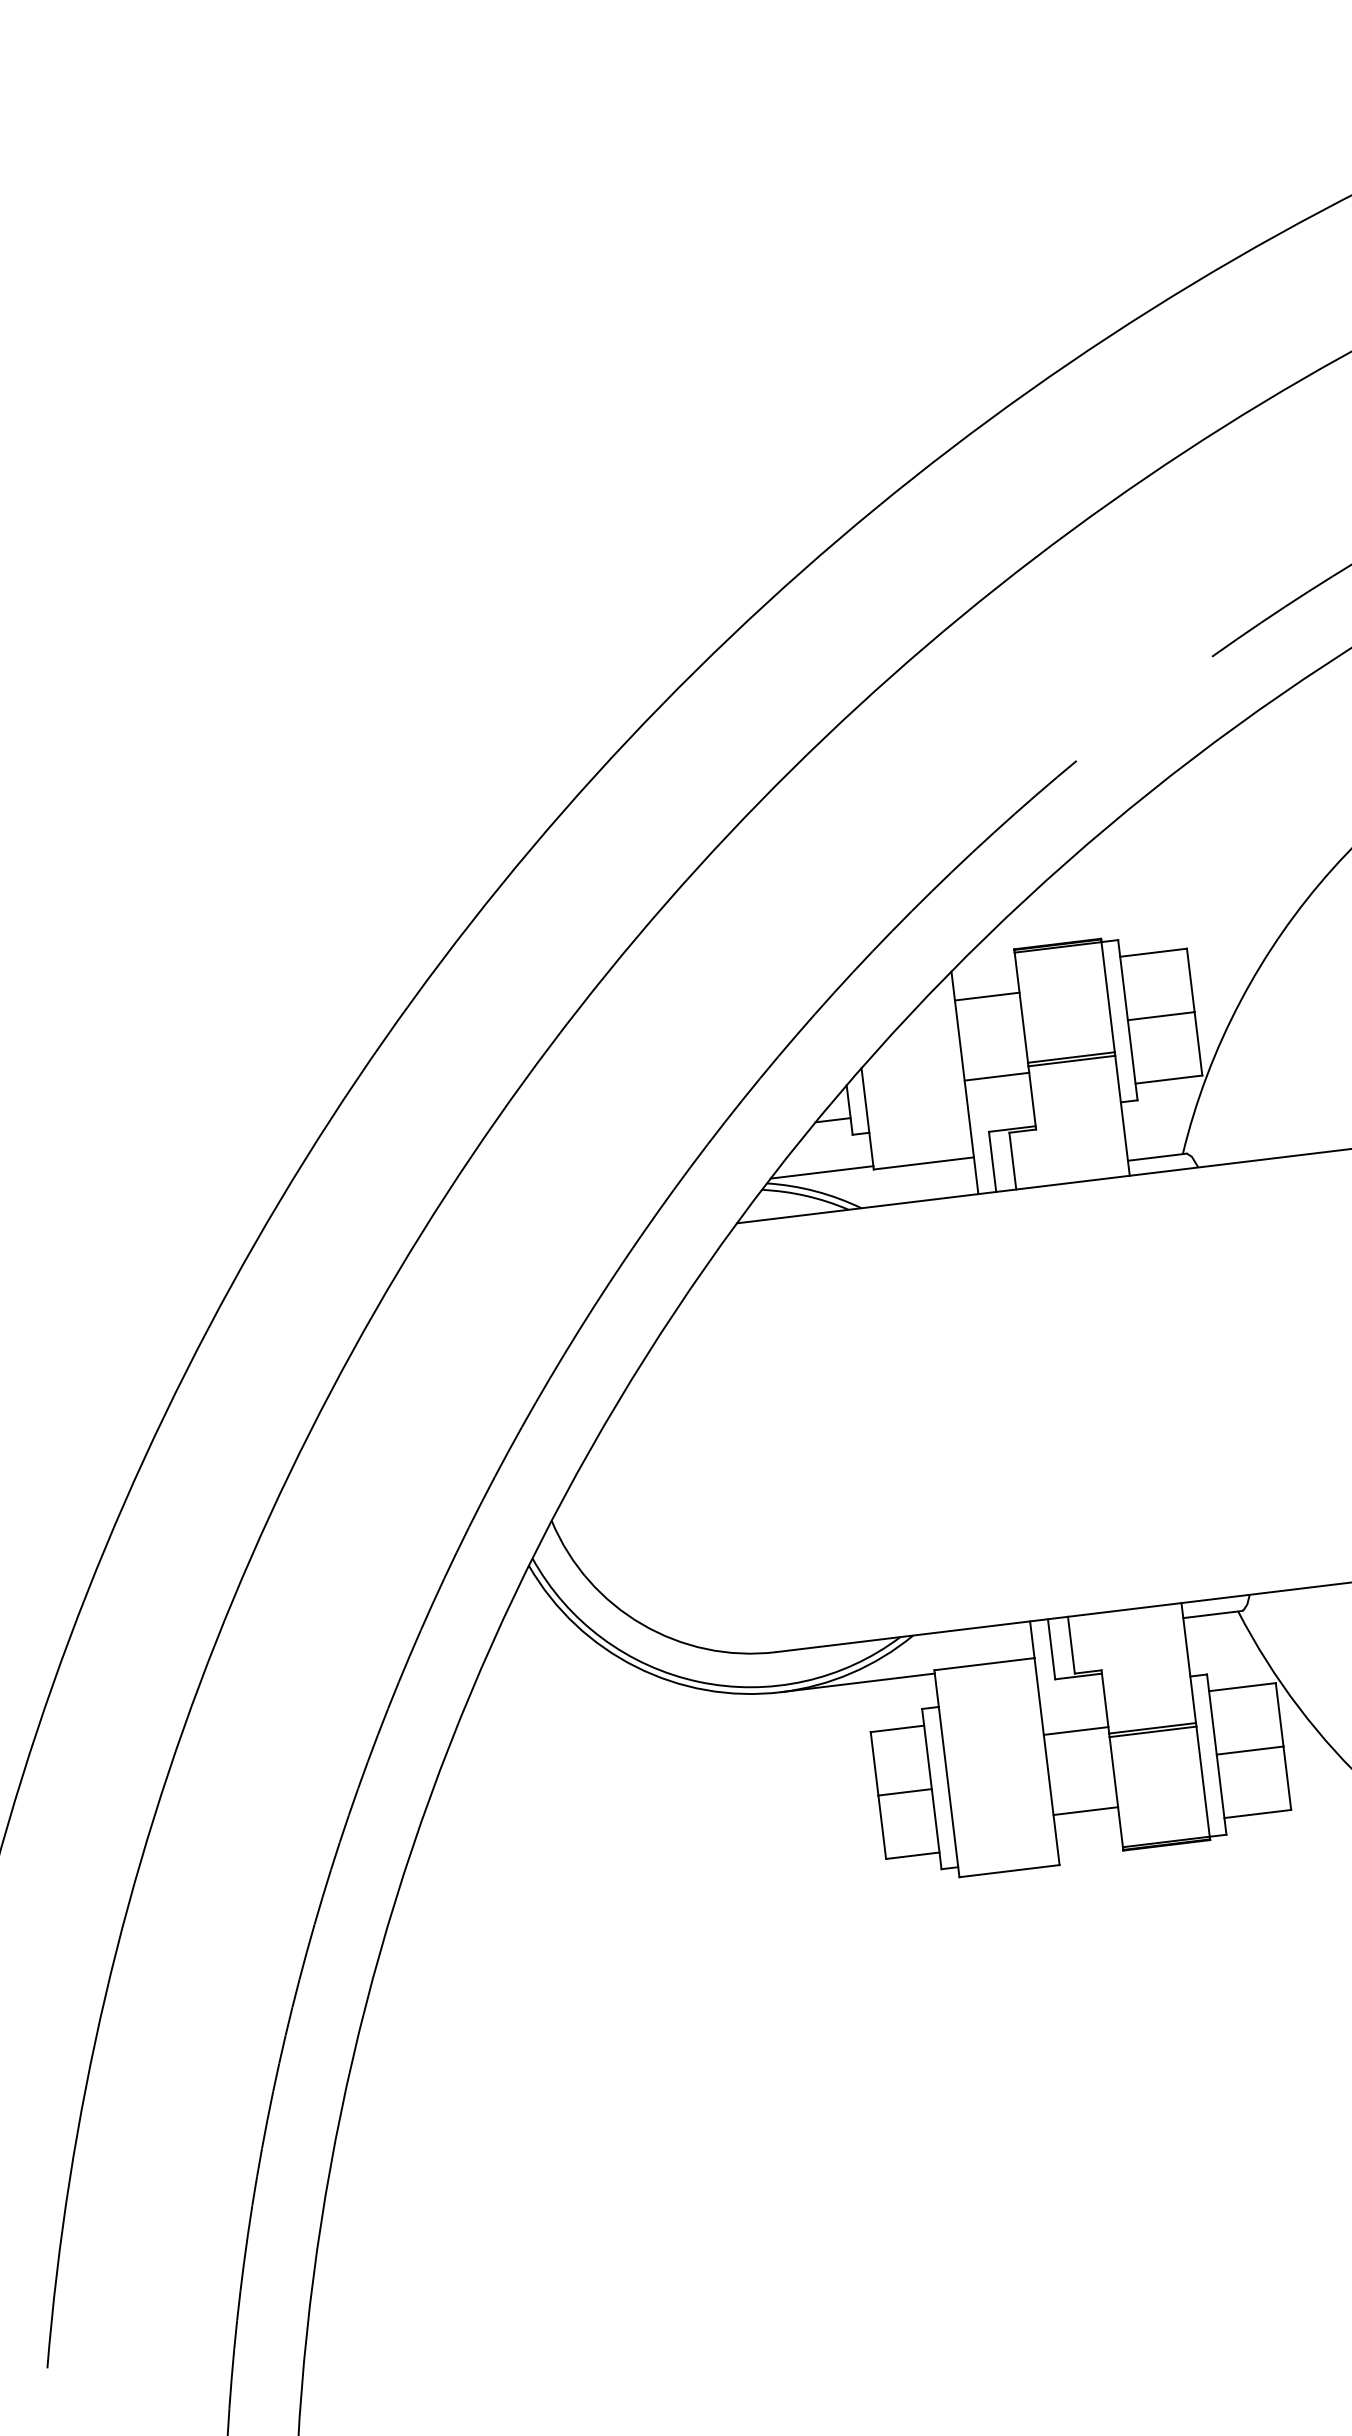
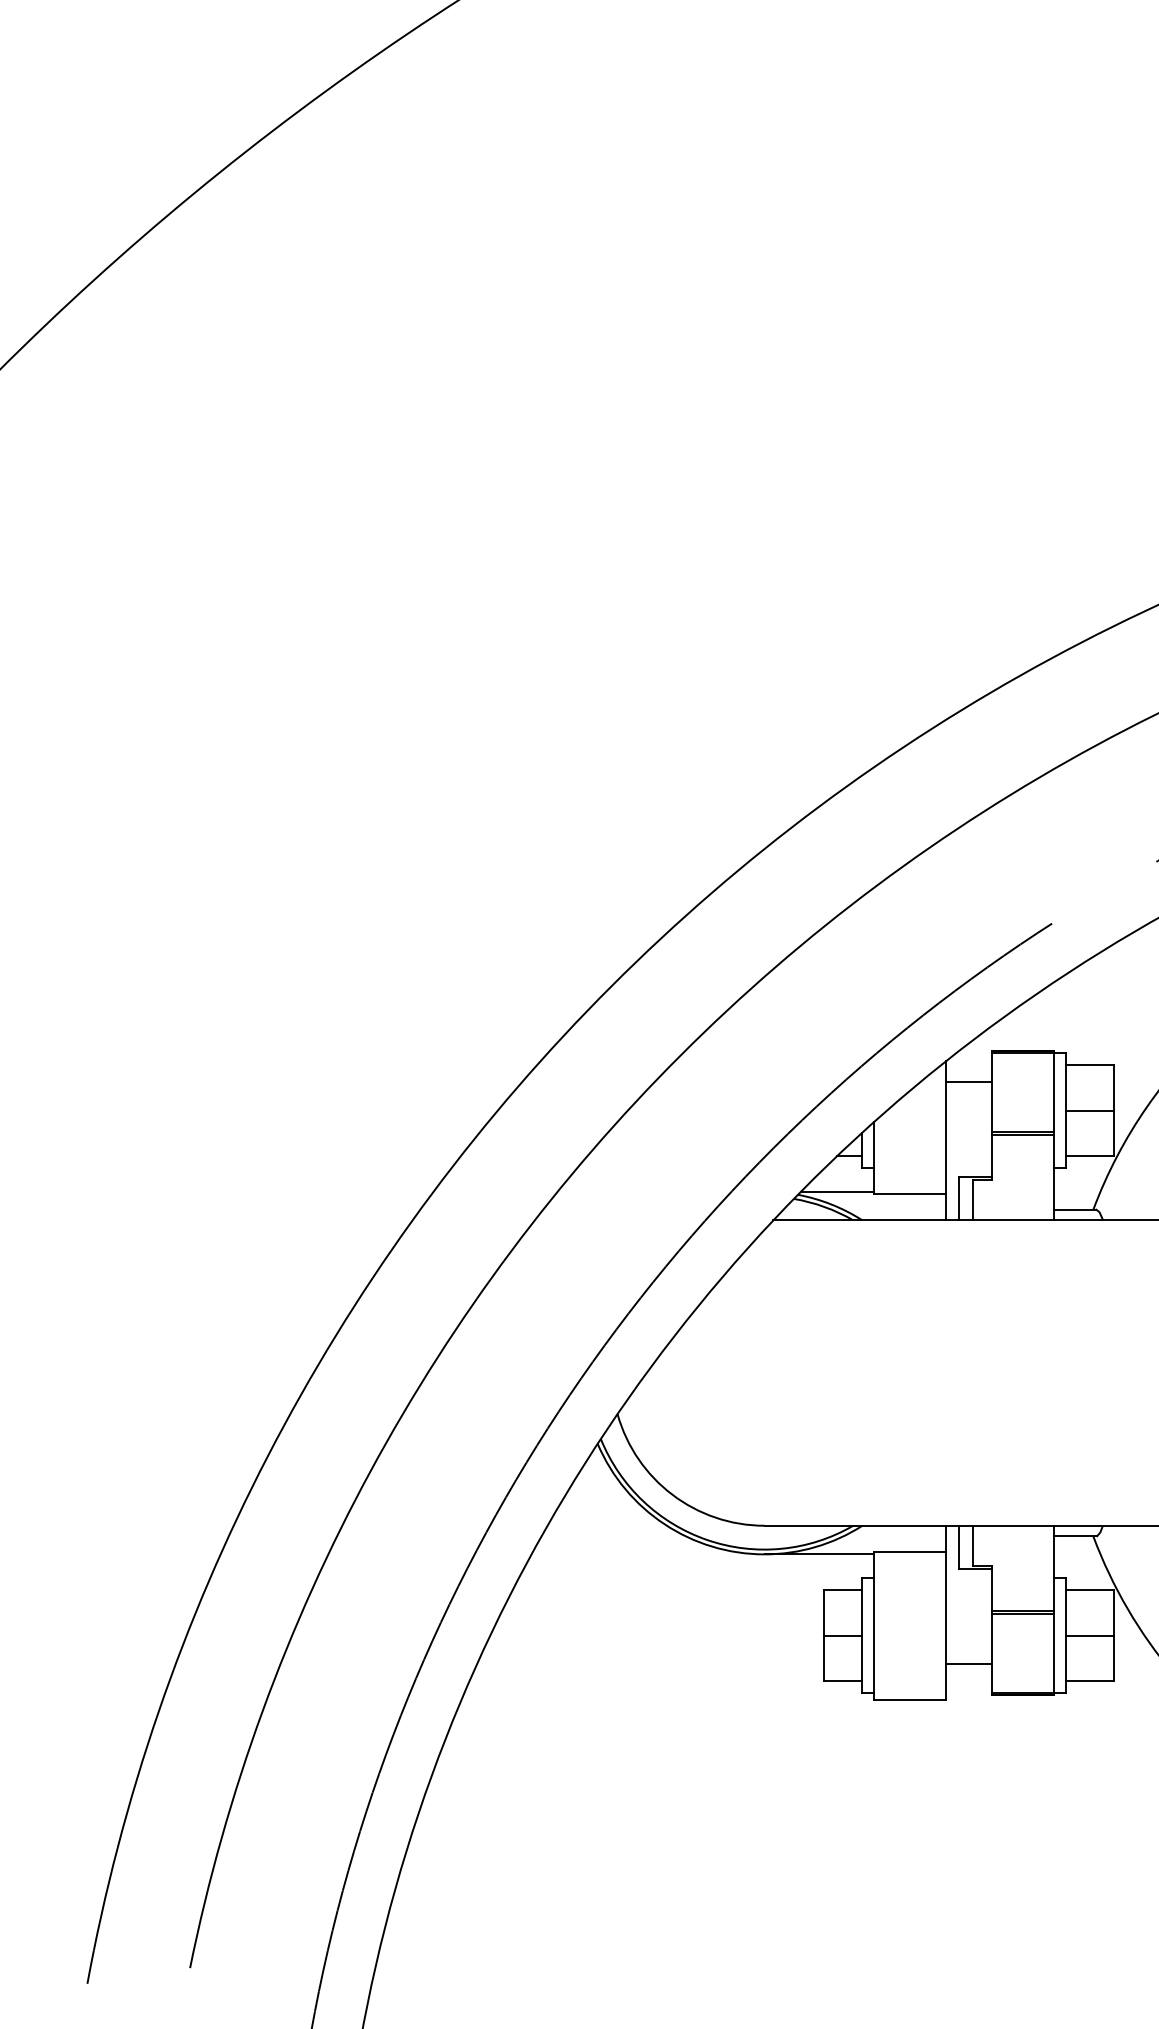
line: (996, 1077) -> (968, 1139), removed
line: (1075, 1730) -> (968, 1606), removed

